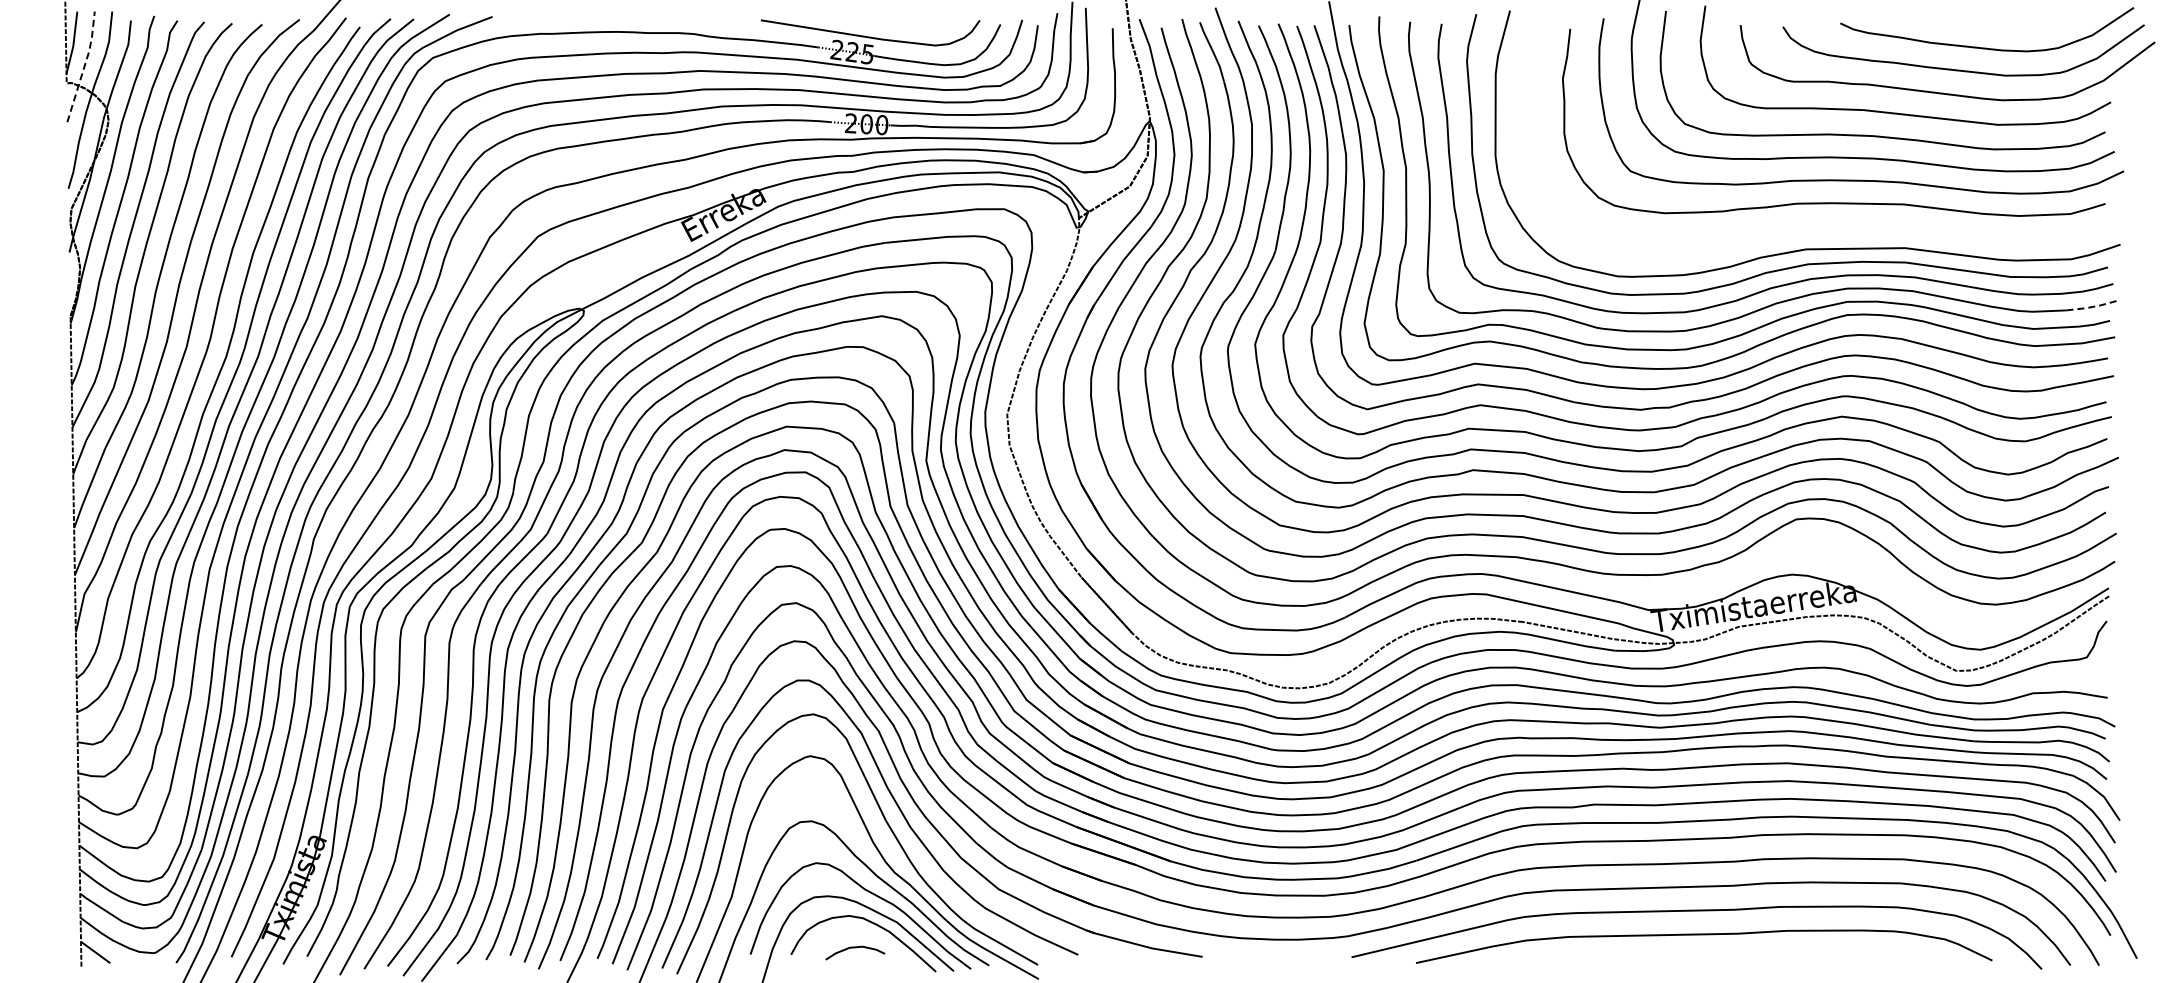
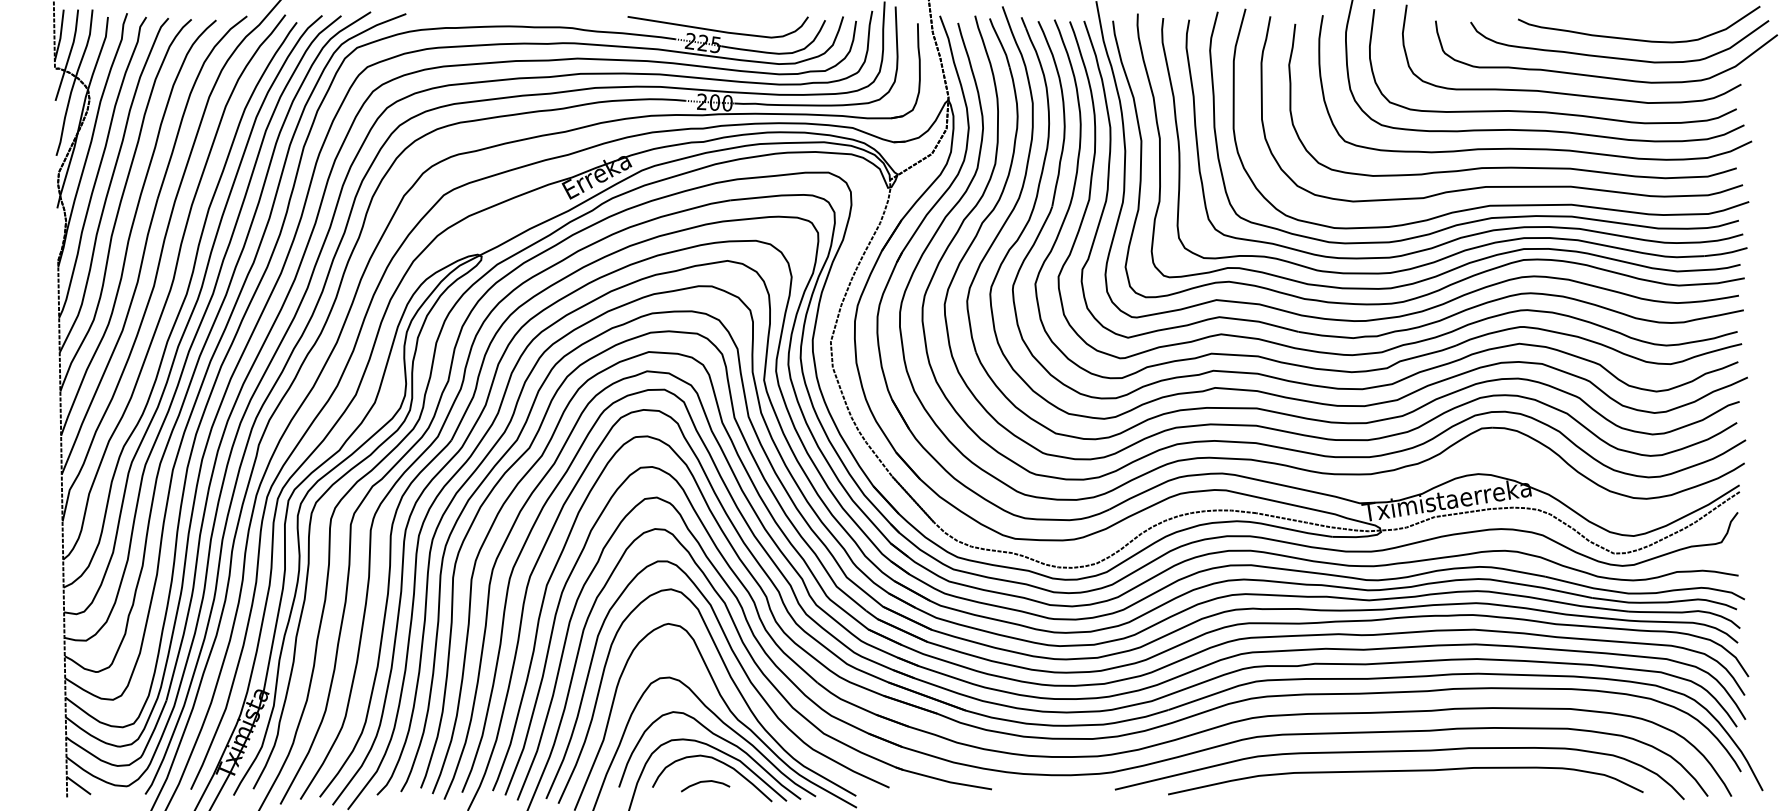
line: (84, 66) -> (69, 54), dashed -> solid
curve: (1820, 225) -> (1501, 186), added
line: (2093, 306) -> (1726, 252), dashed -> solid

